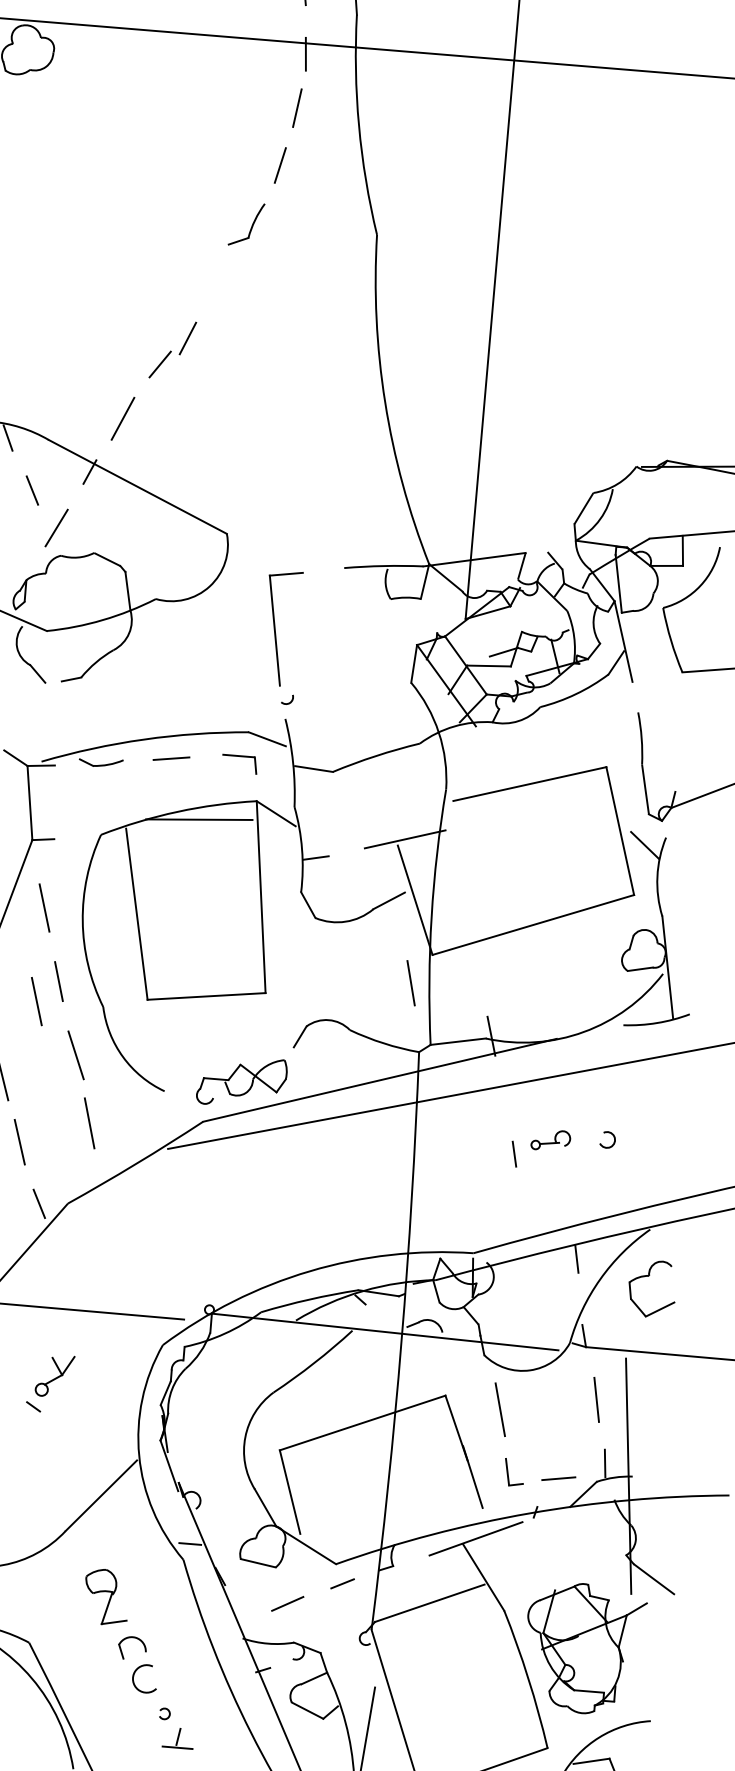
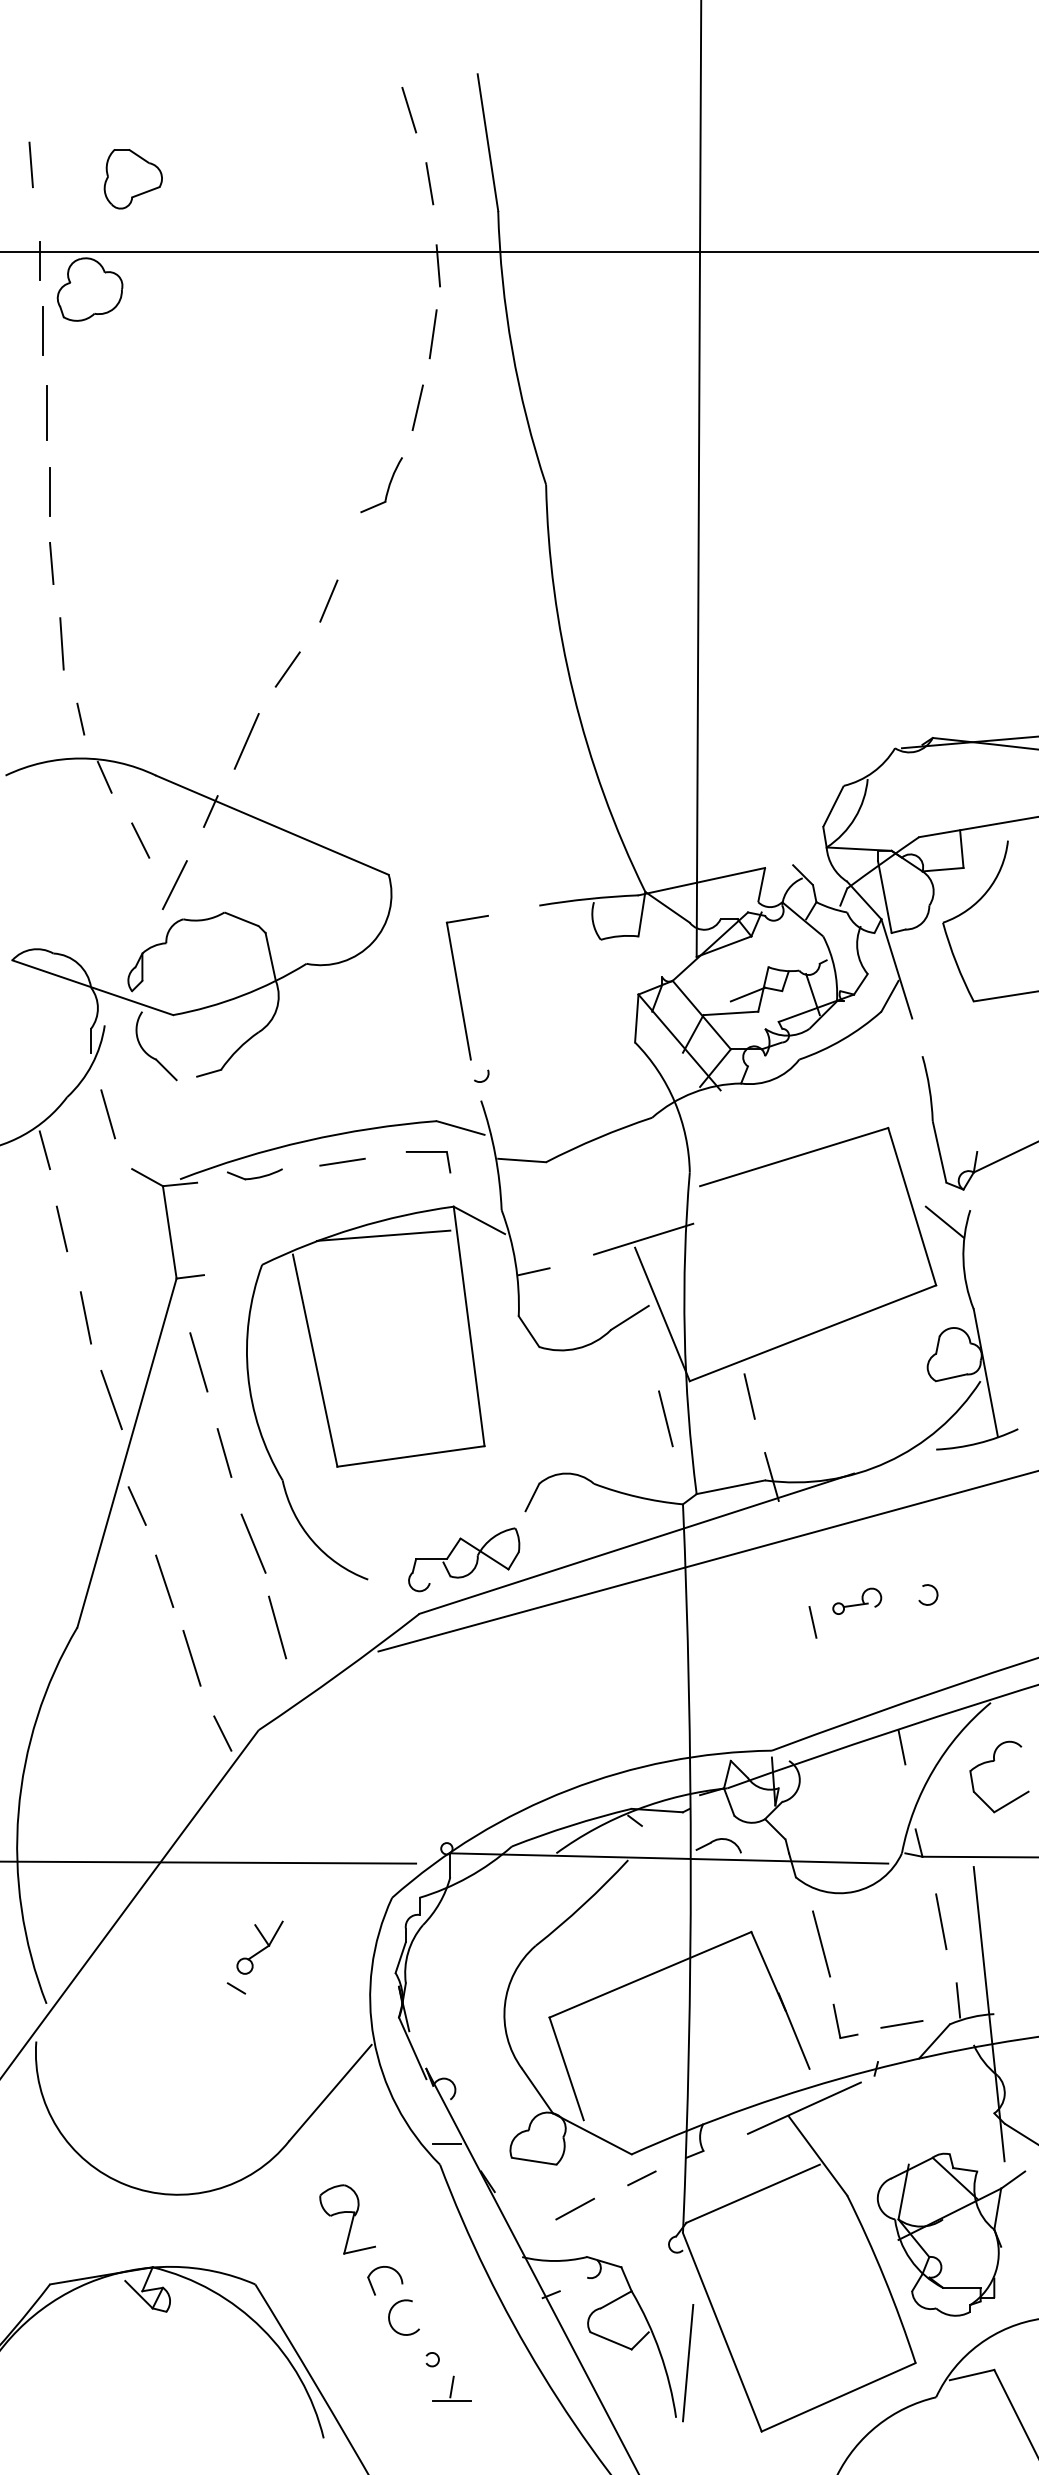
line: (187, 338) -> (328, 600), moved
line: (478, 970) -> (749, 1396), added
line: (36, 1001) -> (198, 1480), removed

